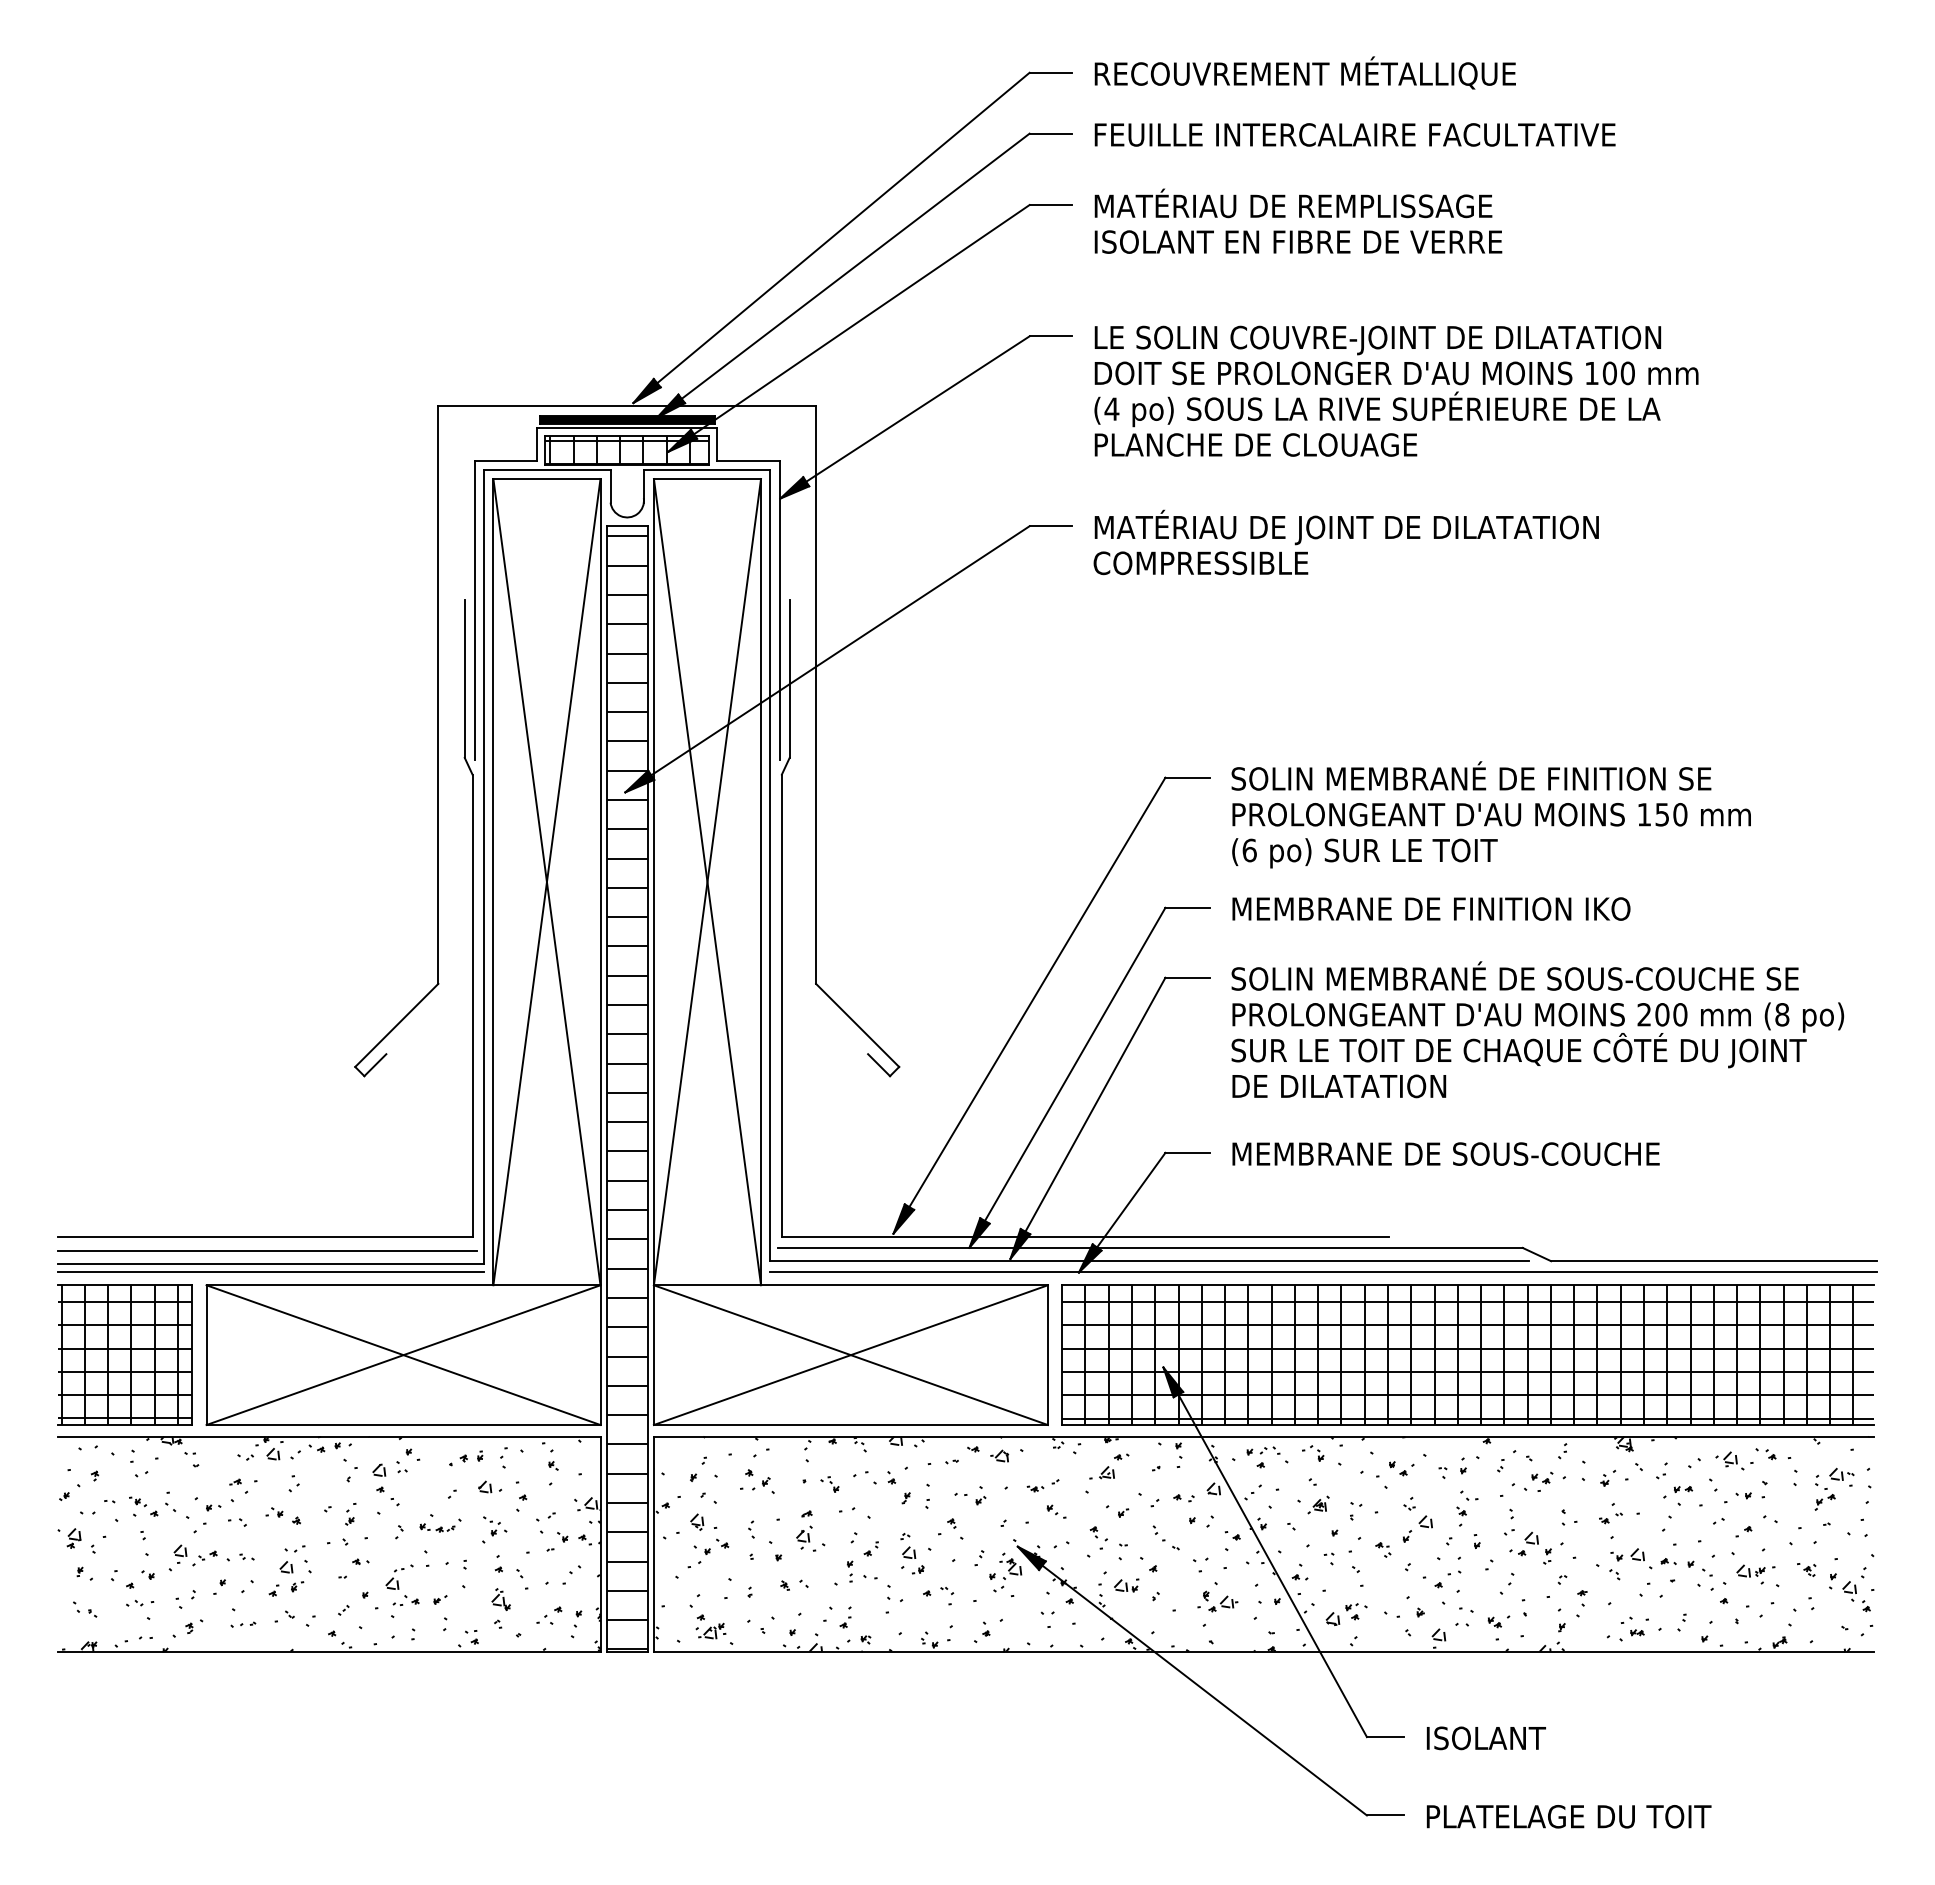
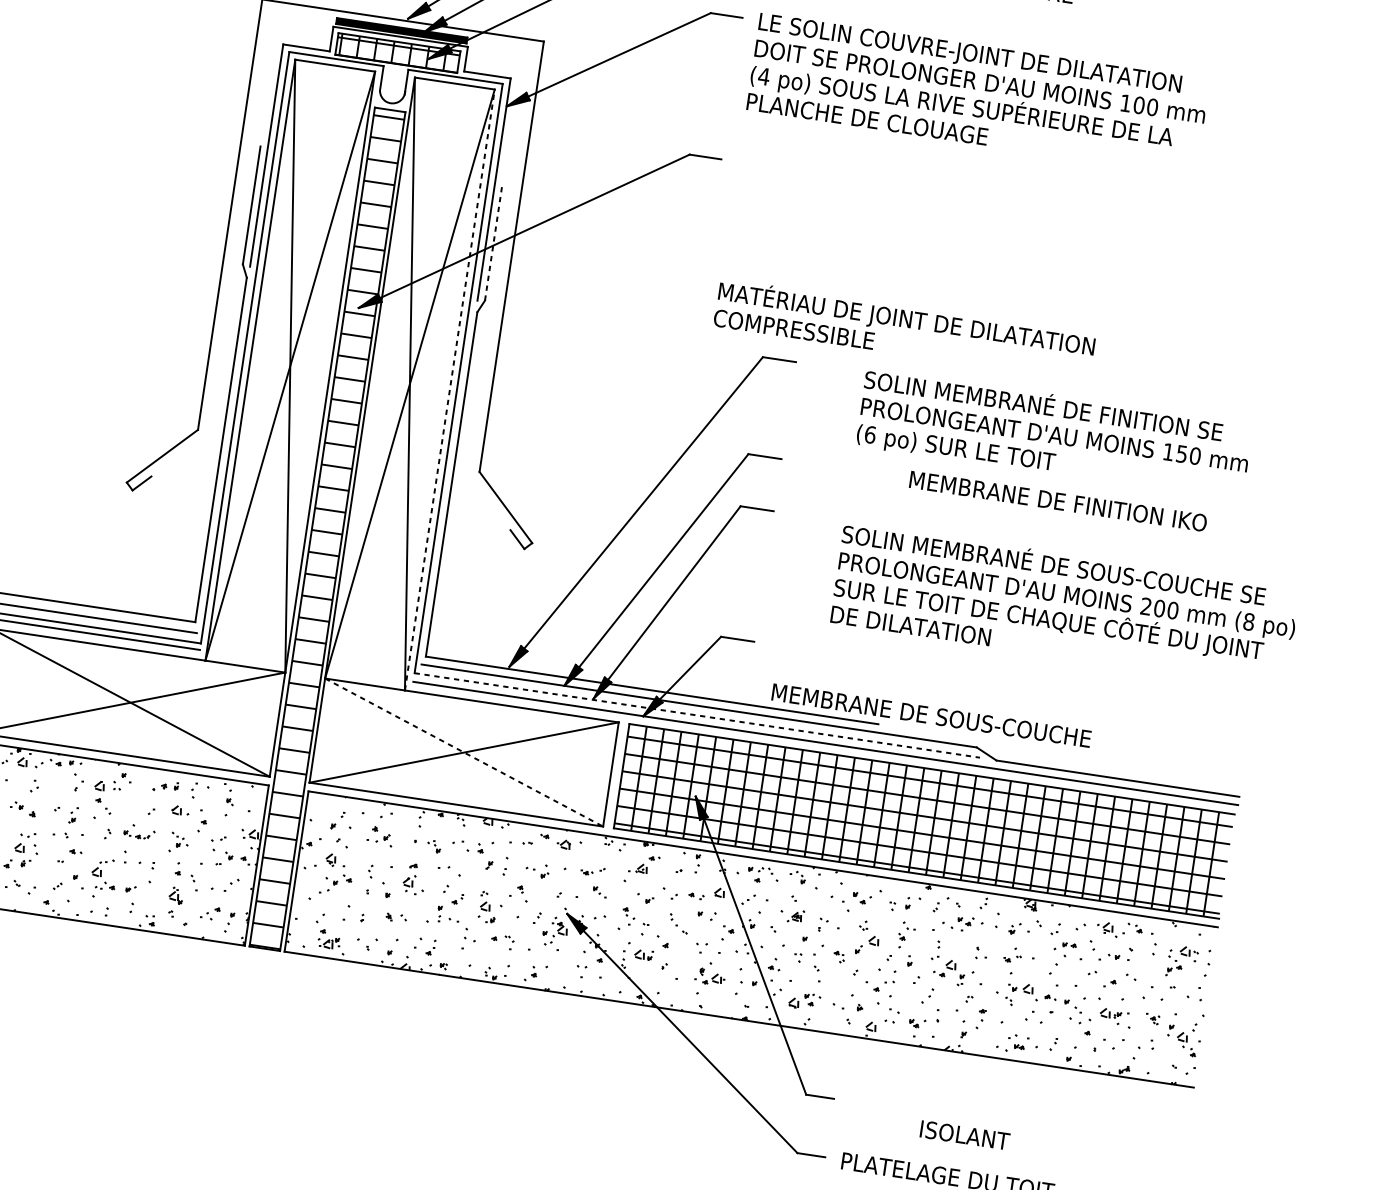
text: (1345, 542) -> (904, 330), moved
line: (789, 678) -> (493, 241), solid -> dashed
text: (1490, 814) -> (1053, 434), moved
line: (761, 881) -> (450, 389), solid -> dashed
text: (1431, 908) -> (1058, 501), moved
text: (1537, 1029) -> (1064, 605), moved
text: (1445, 1153) -> (931, 715), moved
line: (1150, 1260) -> (697, 715), solid -> dashed
line: (850, 1355) -> (463, 752), solid -> dashed
text: (1485, 1738) -> (964, 1135), moved

